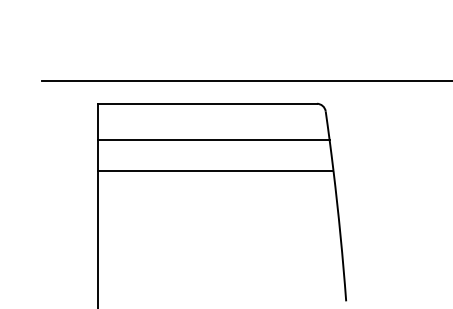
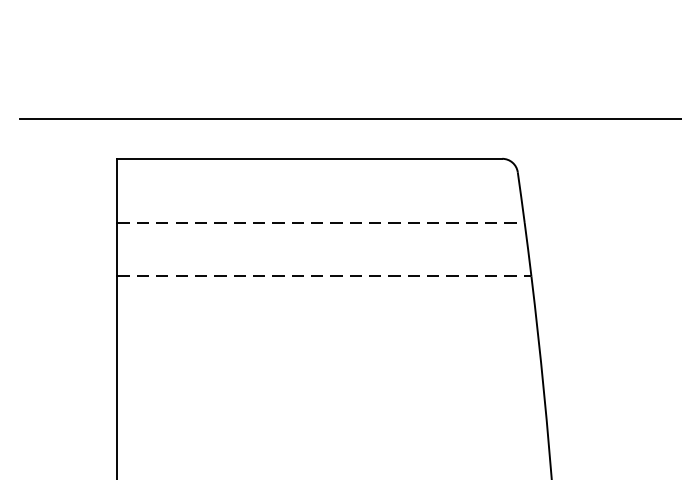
line: (213, 140) -> (320, 223), solid -> dashed
line: (215, 170) -> (323, 276), solid -> dashed

